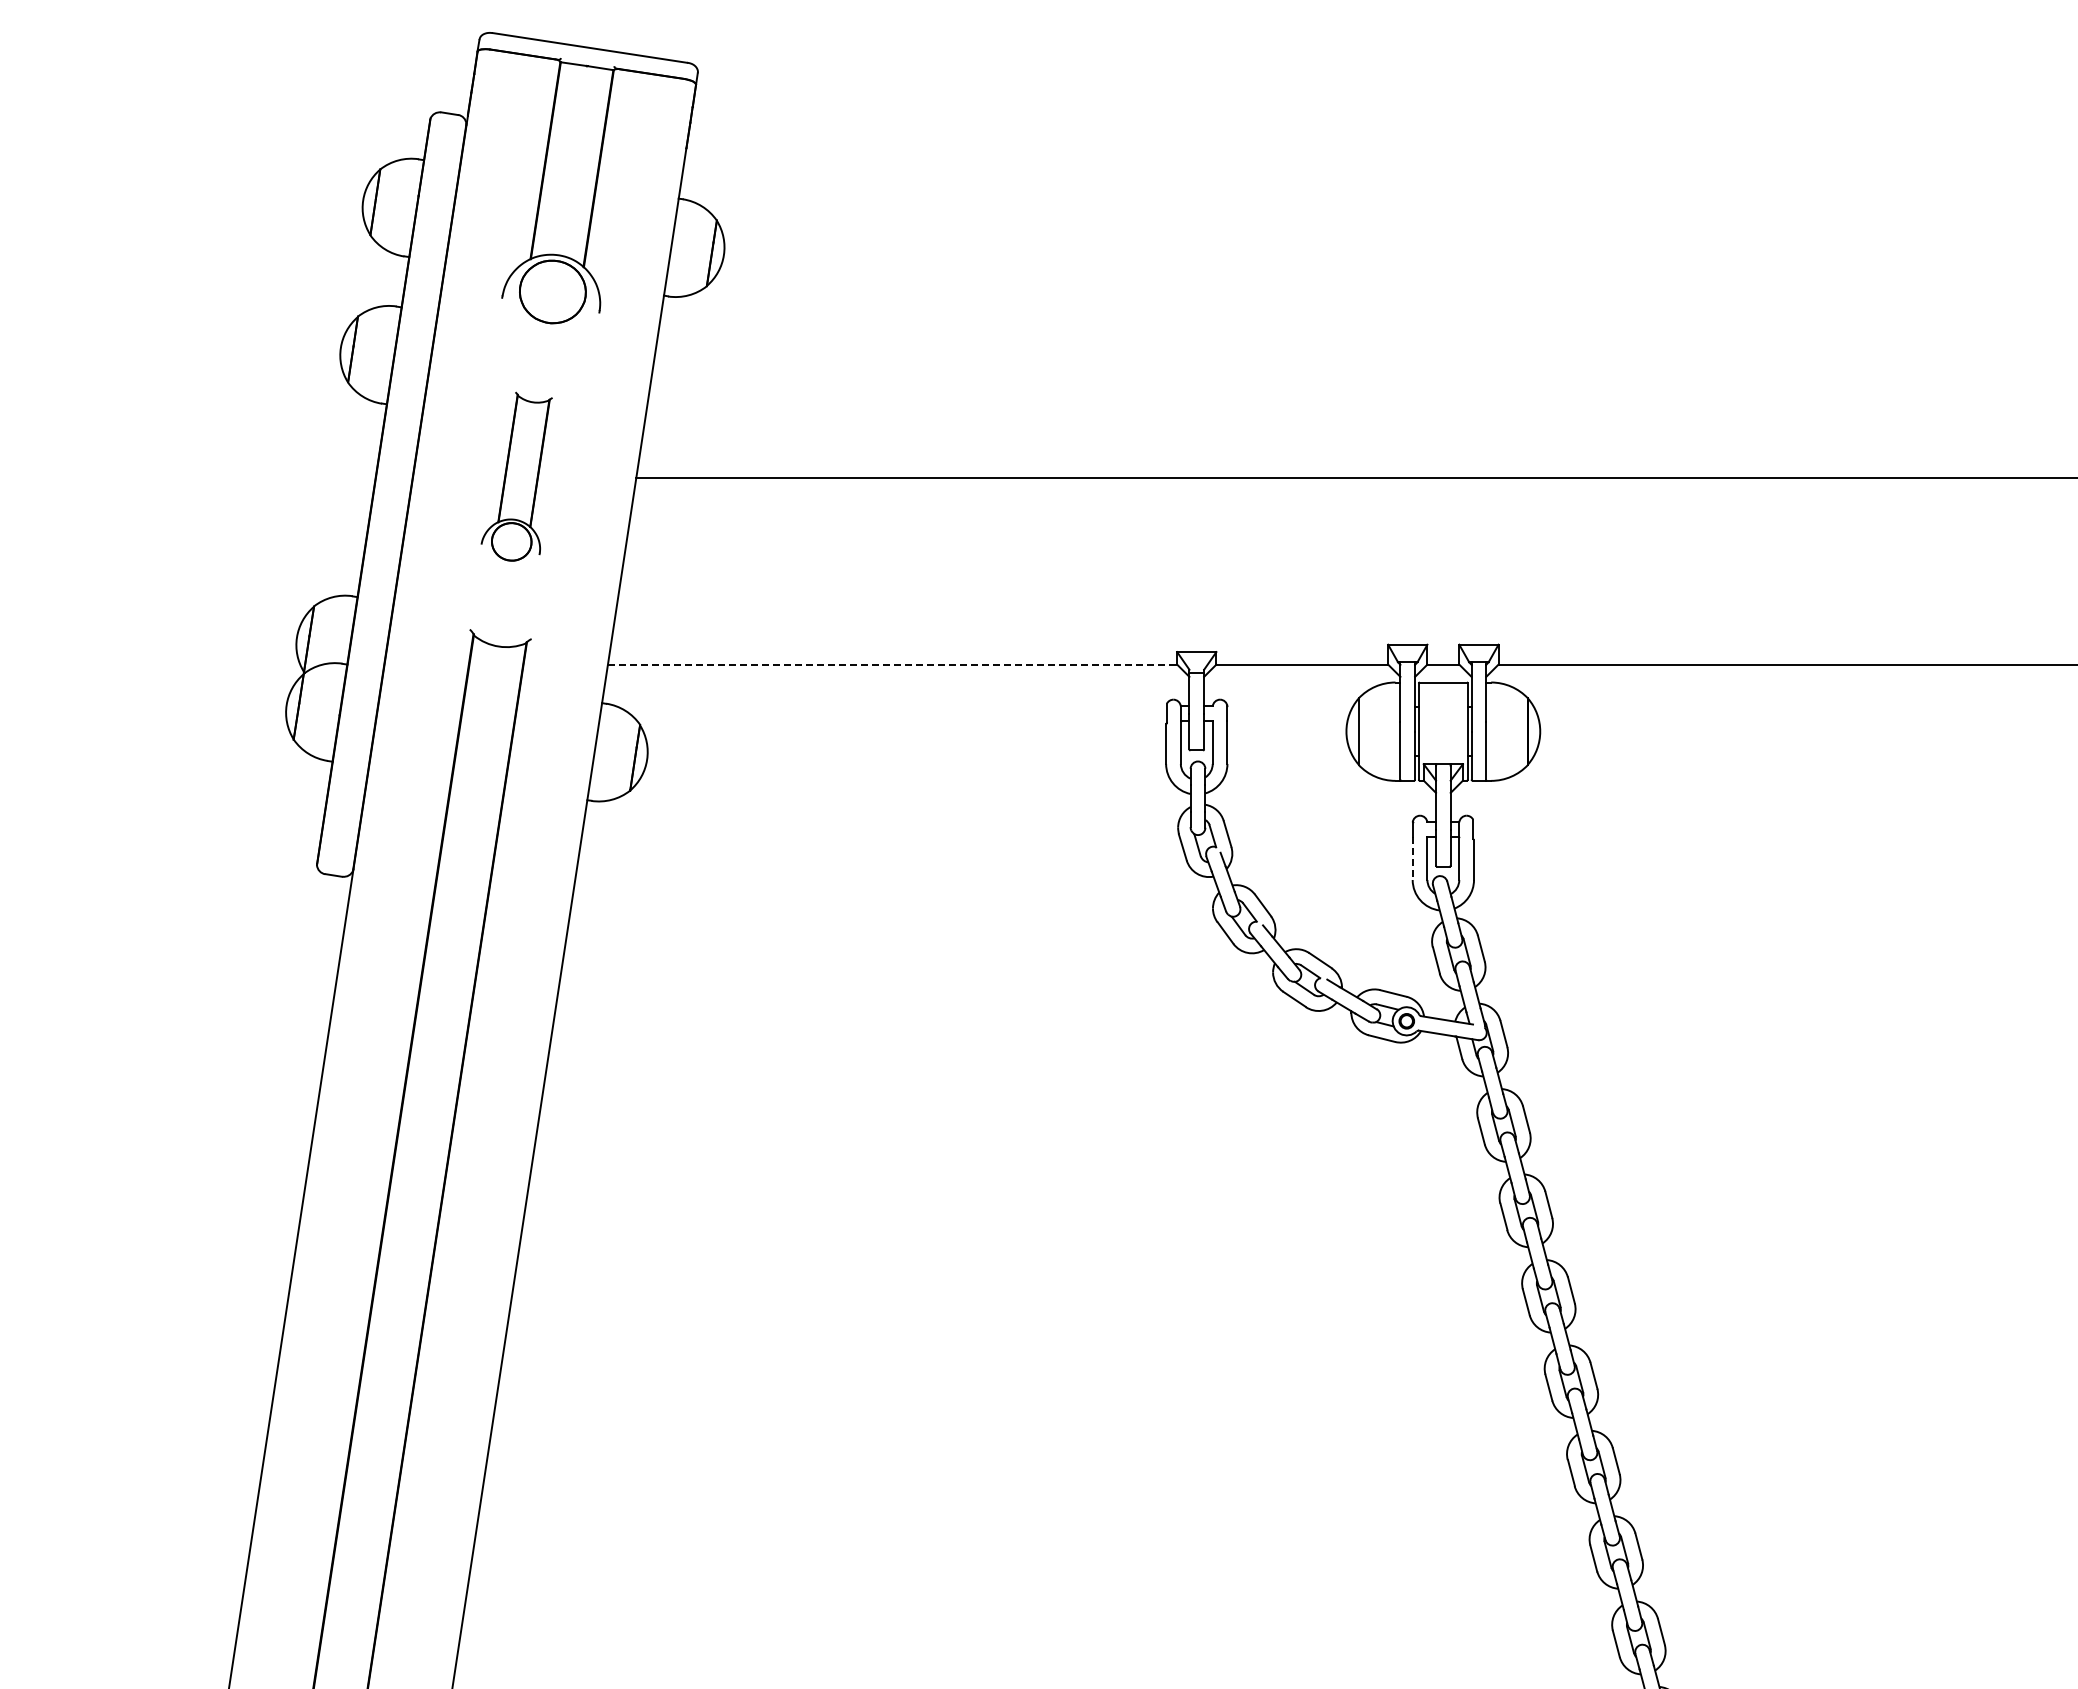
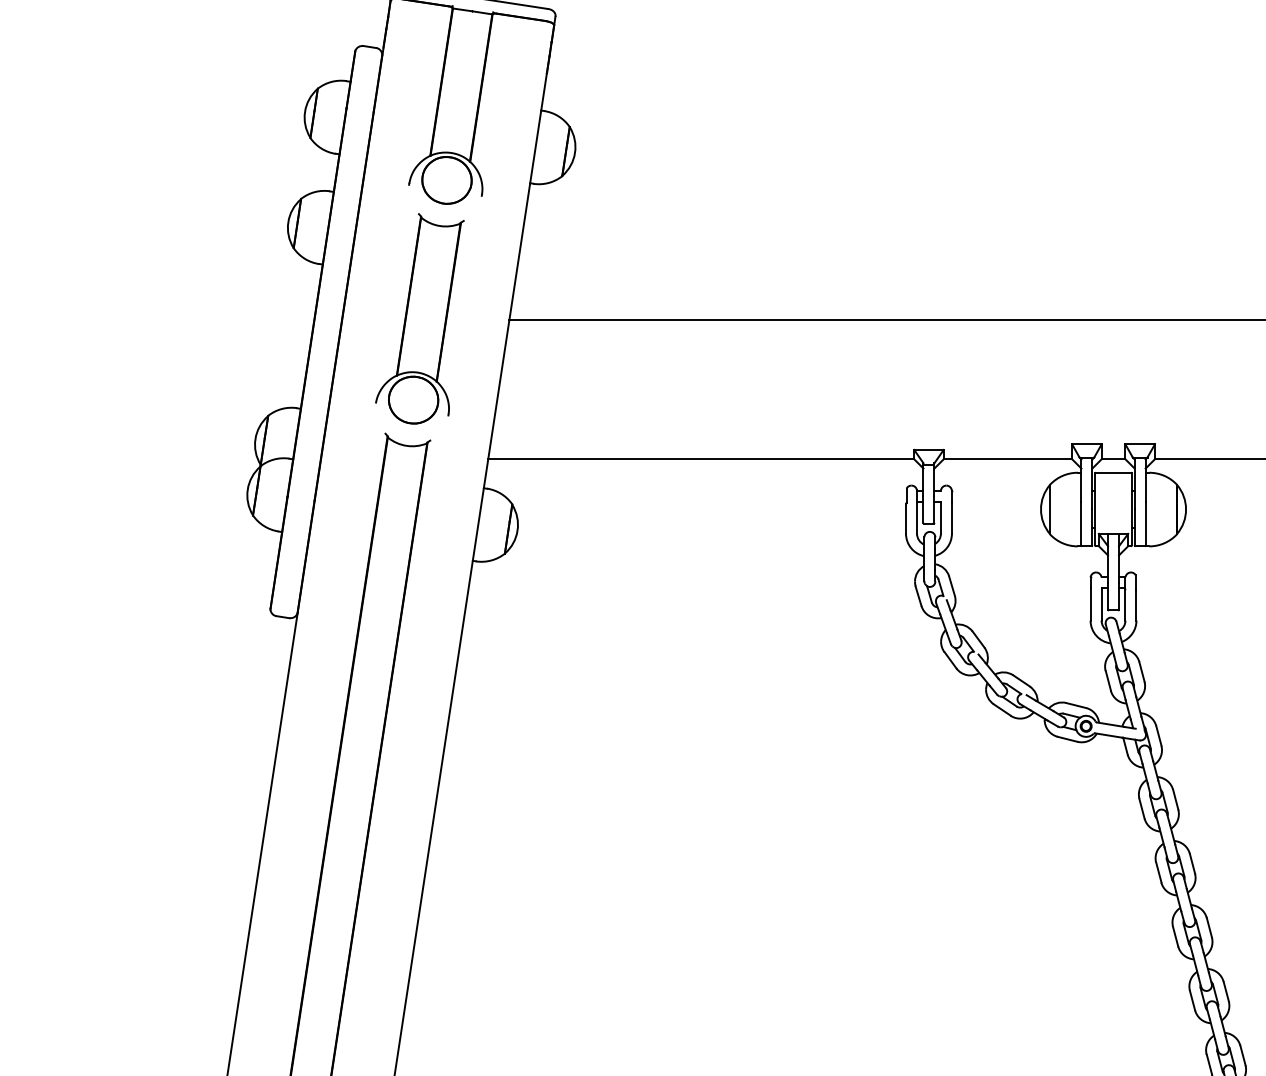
part: (516, 476) -> (419, 318), size x1.67
line: (892, 664) -> (701, 459), dashed -> solid
line: (1412, 859) -> (1090, 605), dashed -> solid

